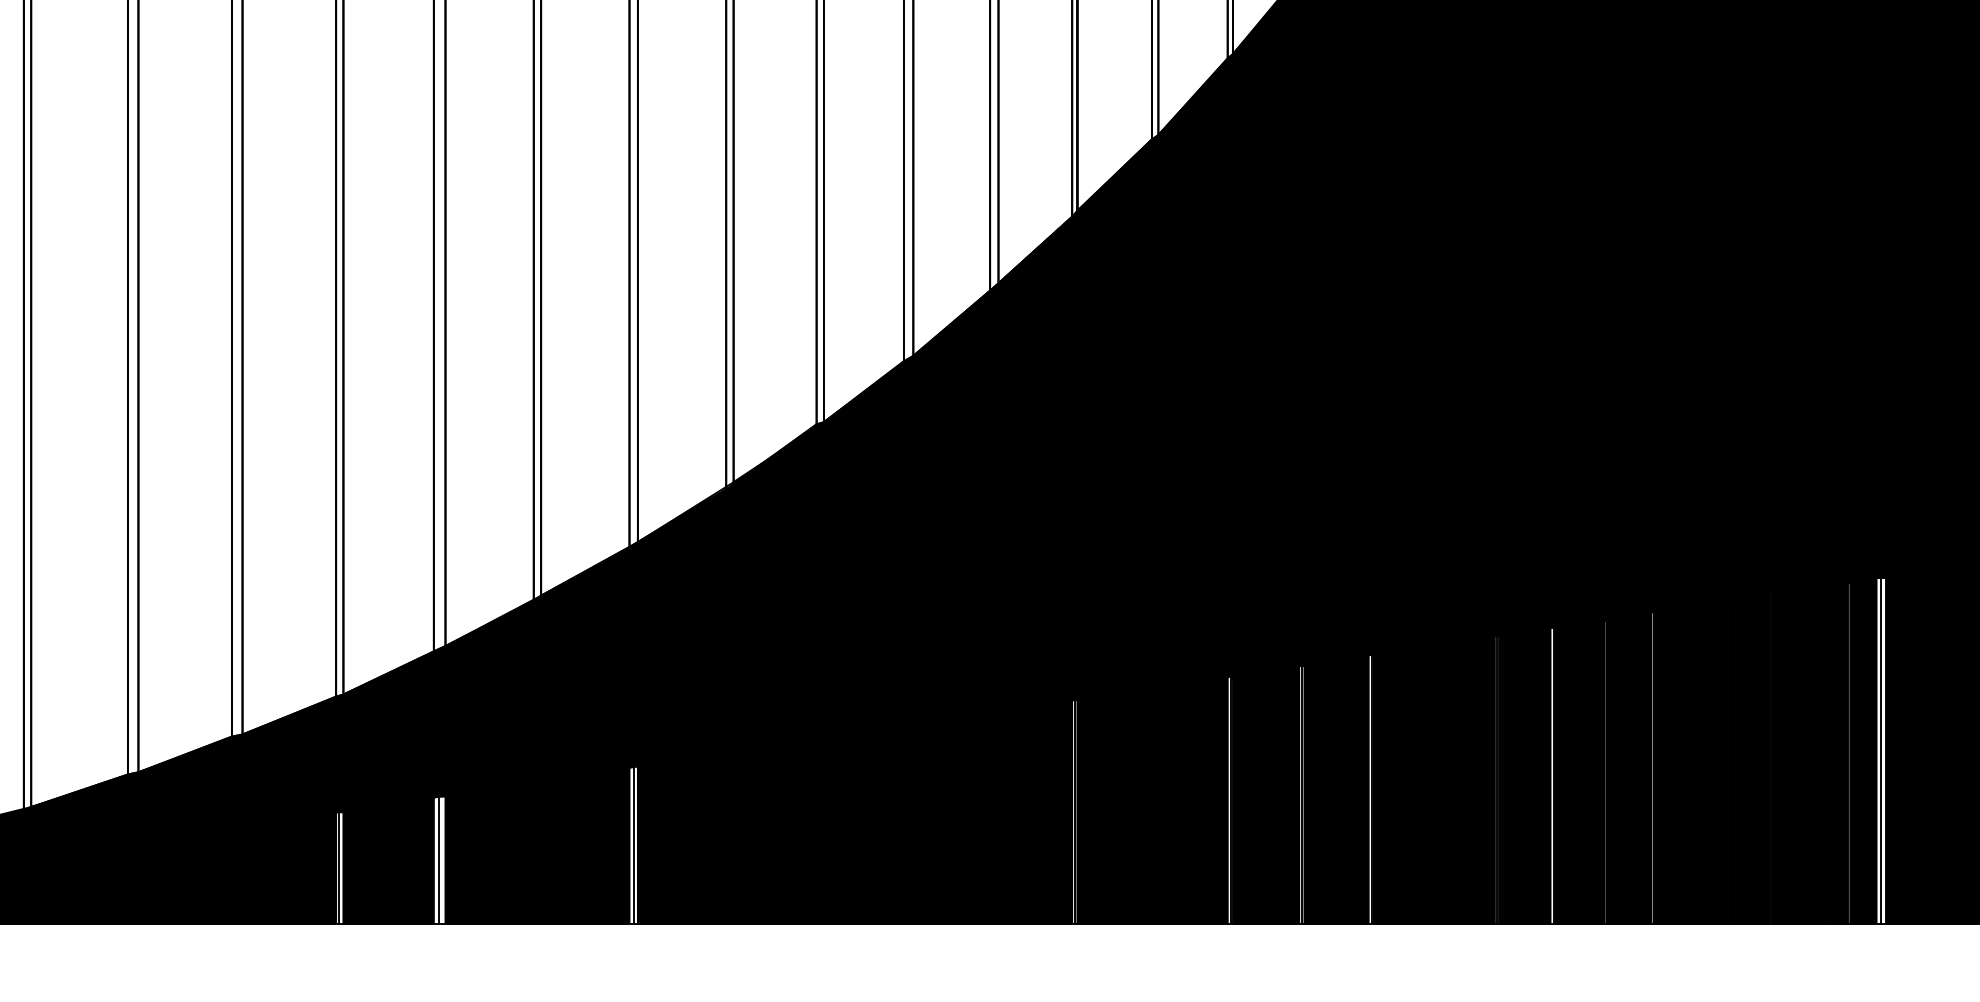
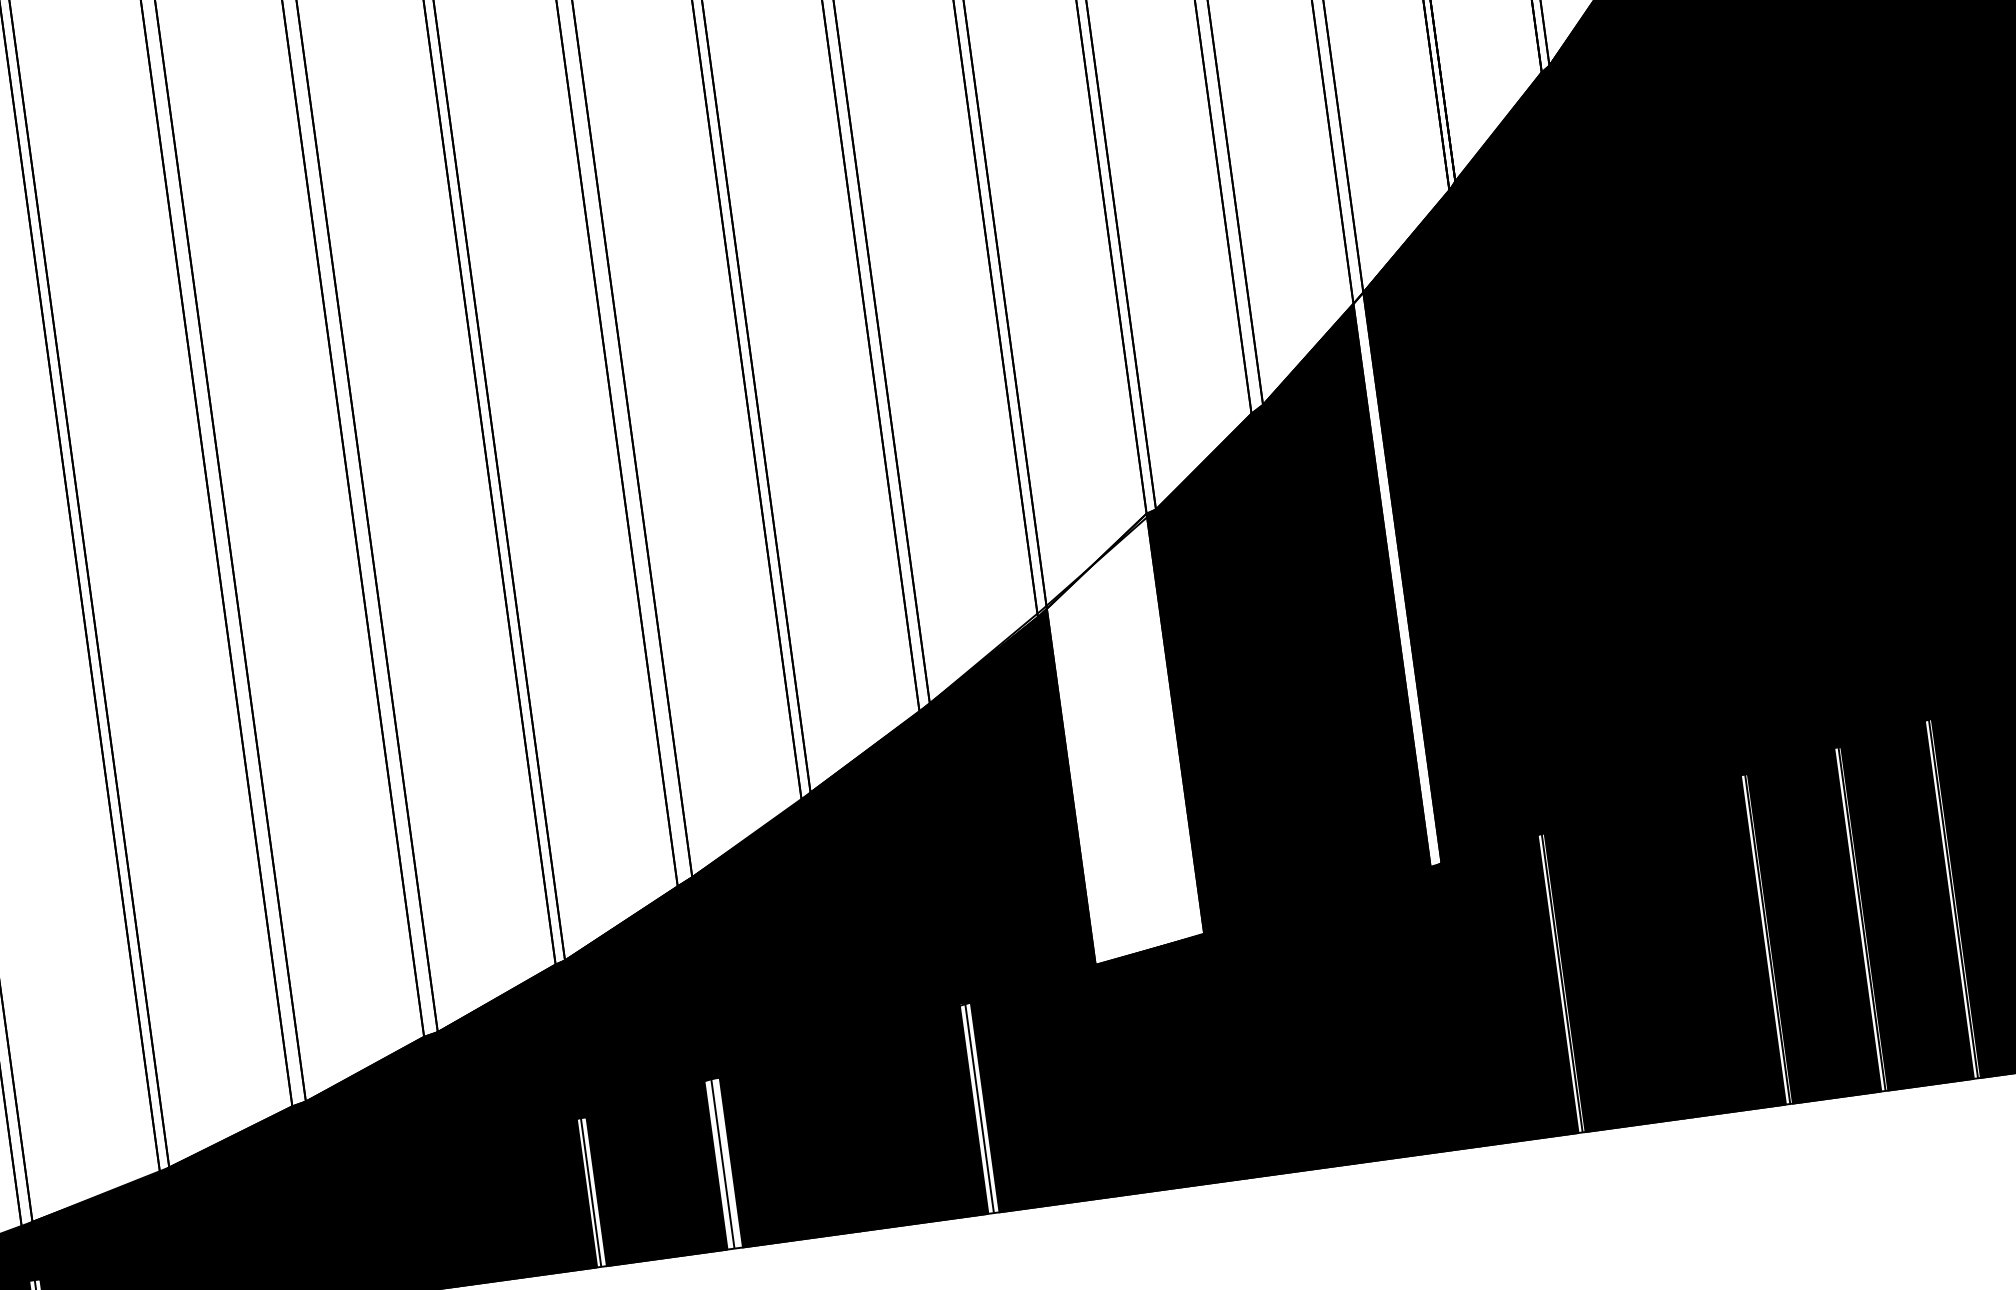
fill: (994, 498) -> (1397, 580), removed
fill: (774, 587) -> (1120, 738), removed

